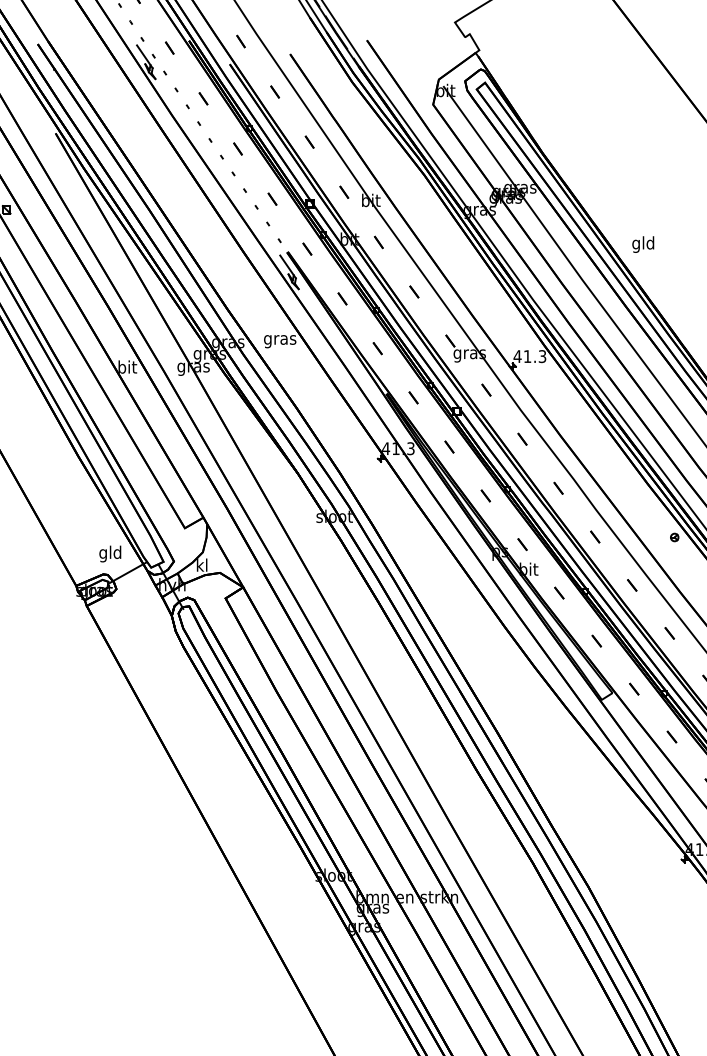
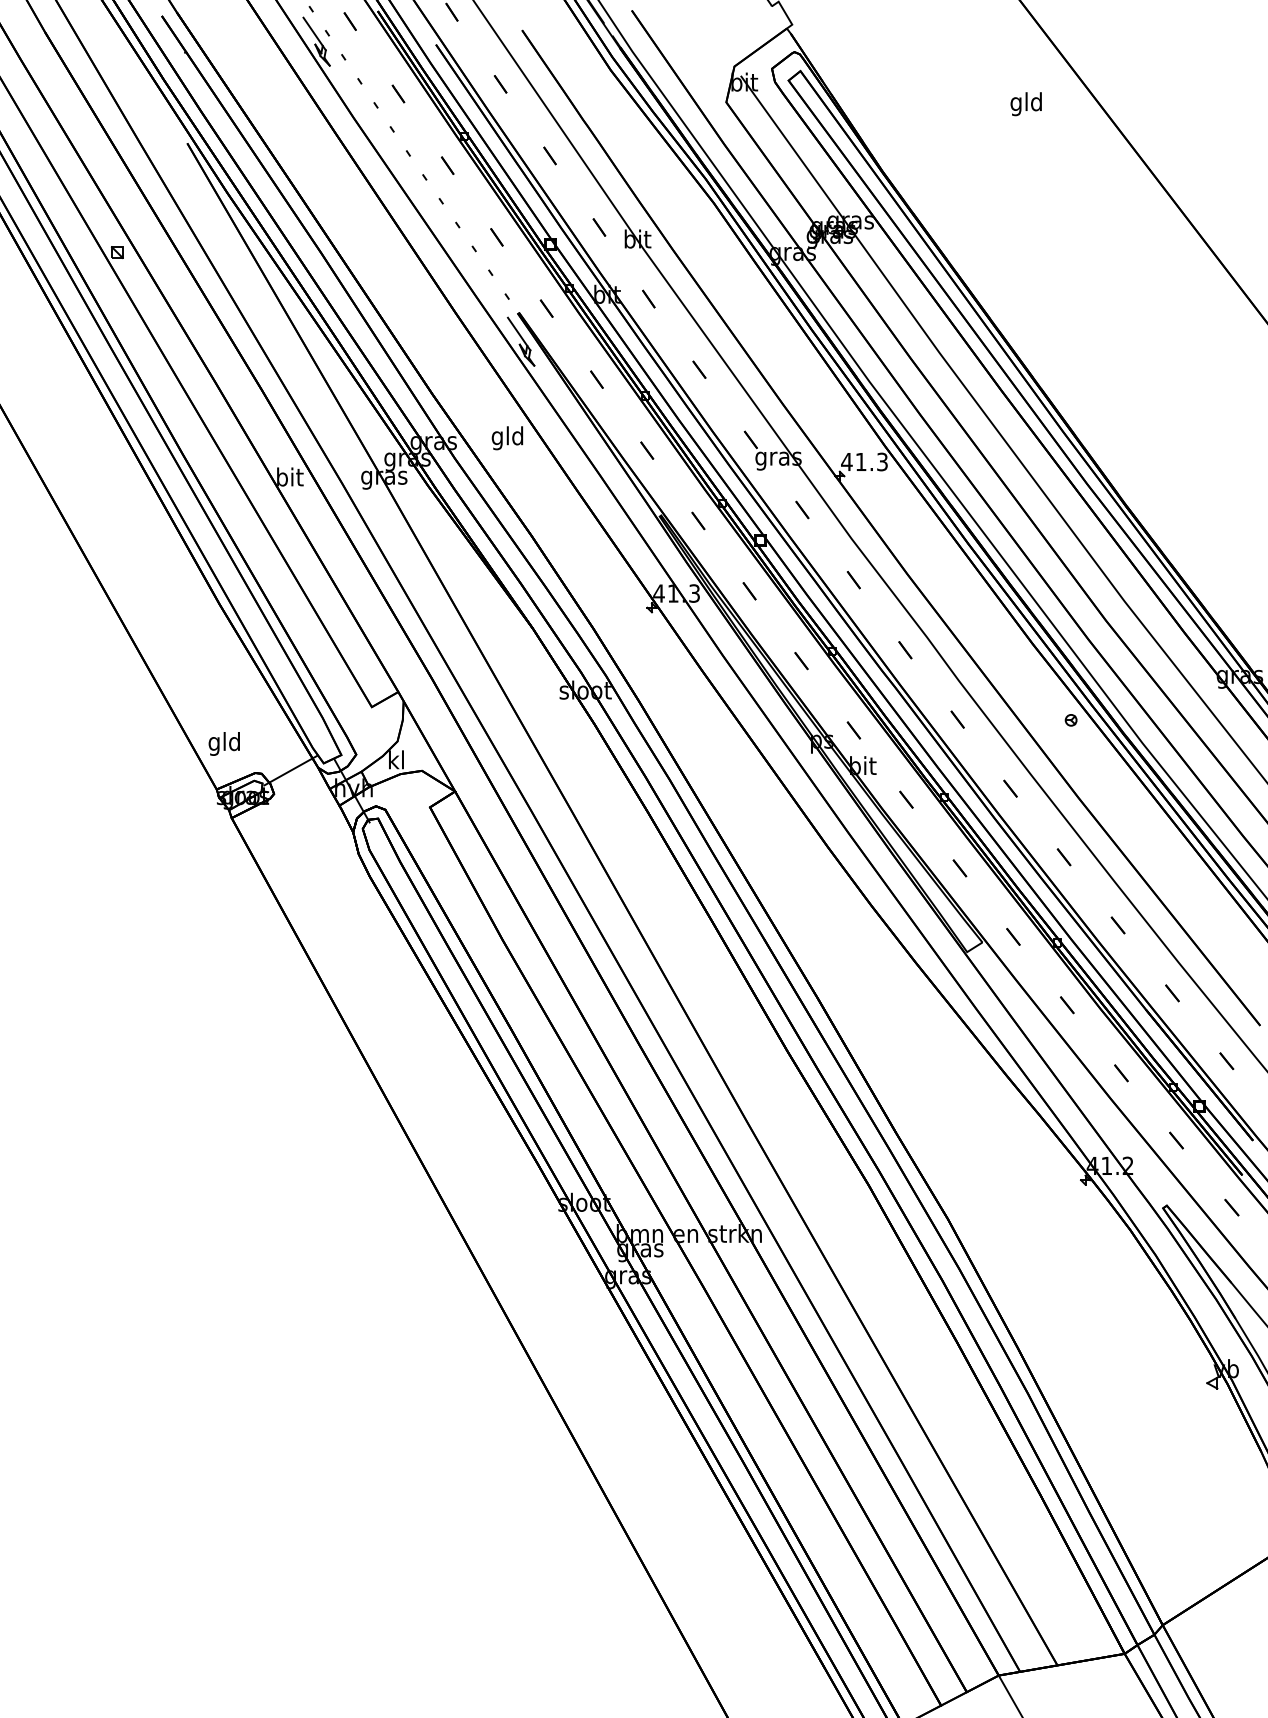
text: (642, 244) -> (1025, 104), moved
text: (279, 340) -> (507, 438), gras -> gld
text: (109, 553) -> (223, 743), moved

